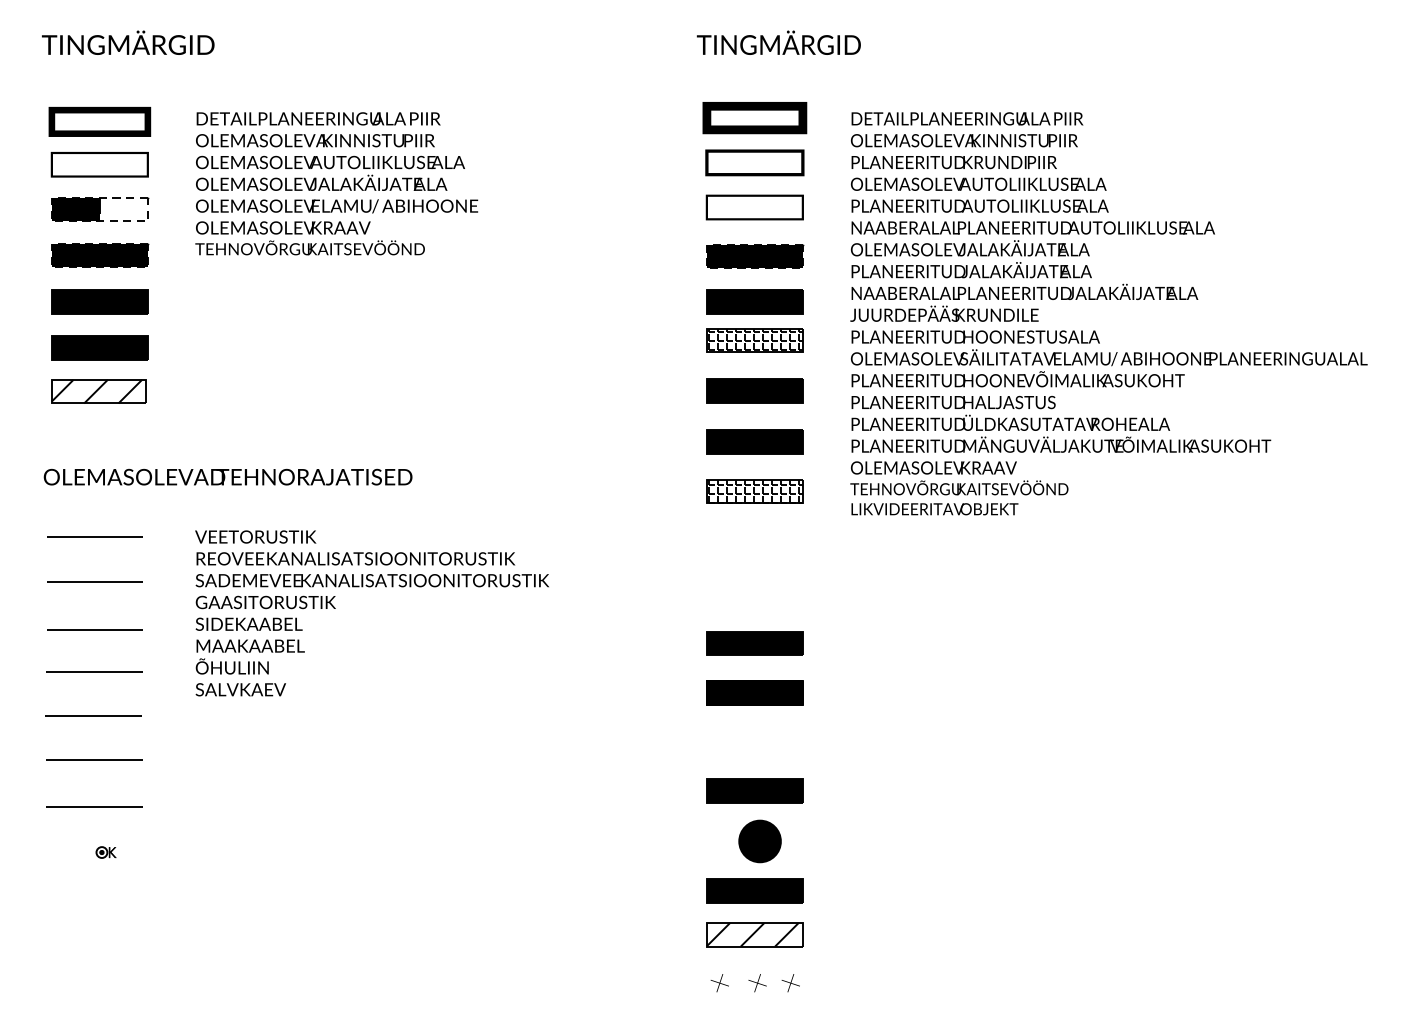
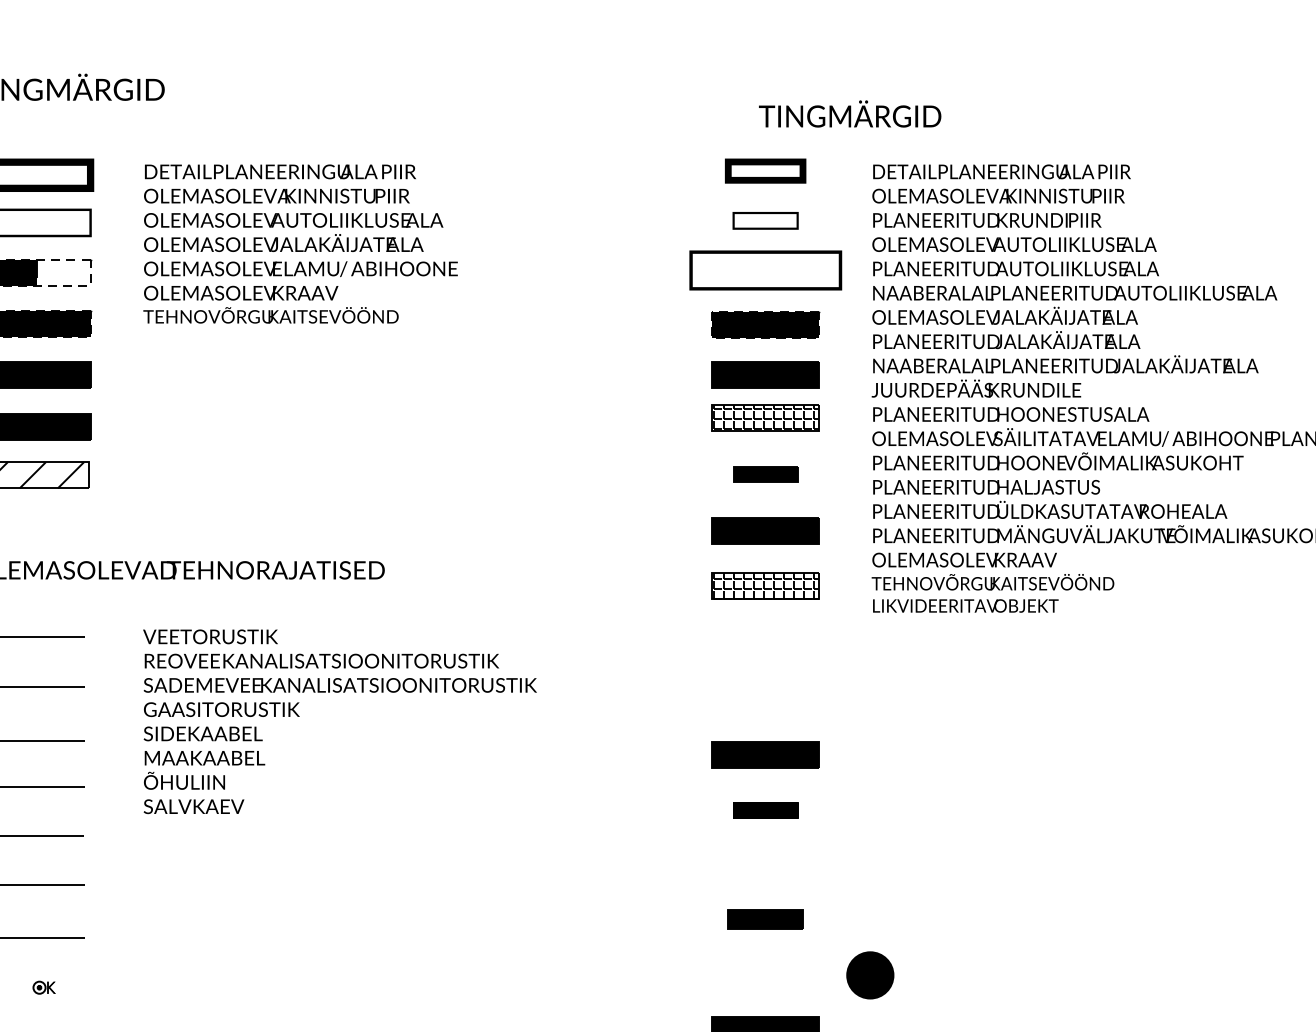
text: (778, 42) -> (849, 113), moved
part: (754, 118) -> (765, 171), size x0.7
part: (754, 162) -> (765, 220), size x0.6
part: (754, 207) -> (765, 270), size x1.4
part: (754, 390) -> (765, 473), size x0.6
part: (754, 692) -> (765, 809), size x0.6
part: (754, 790) -> (765, 918), size x0.7
part: (759, 841) -> (869, 975), moved

